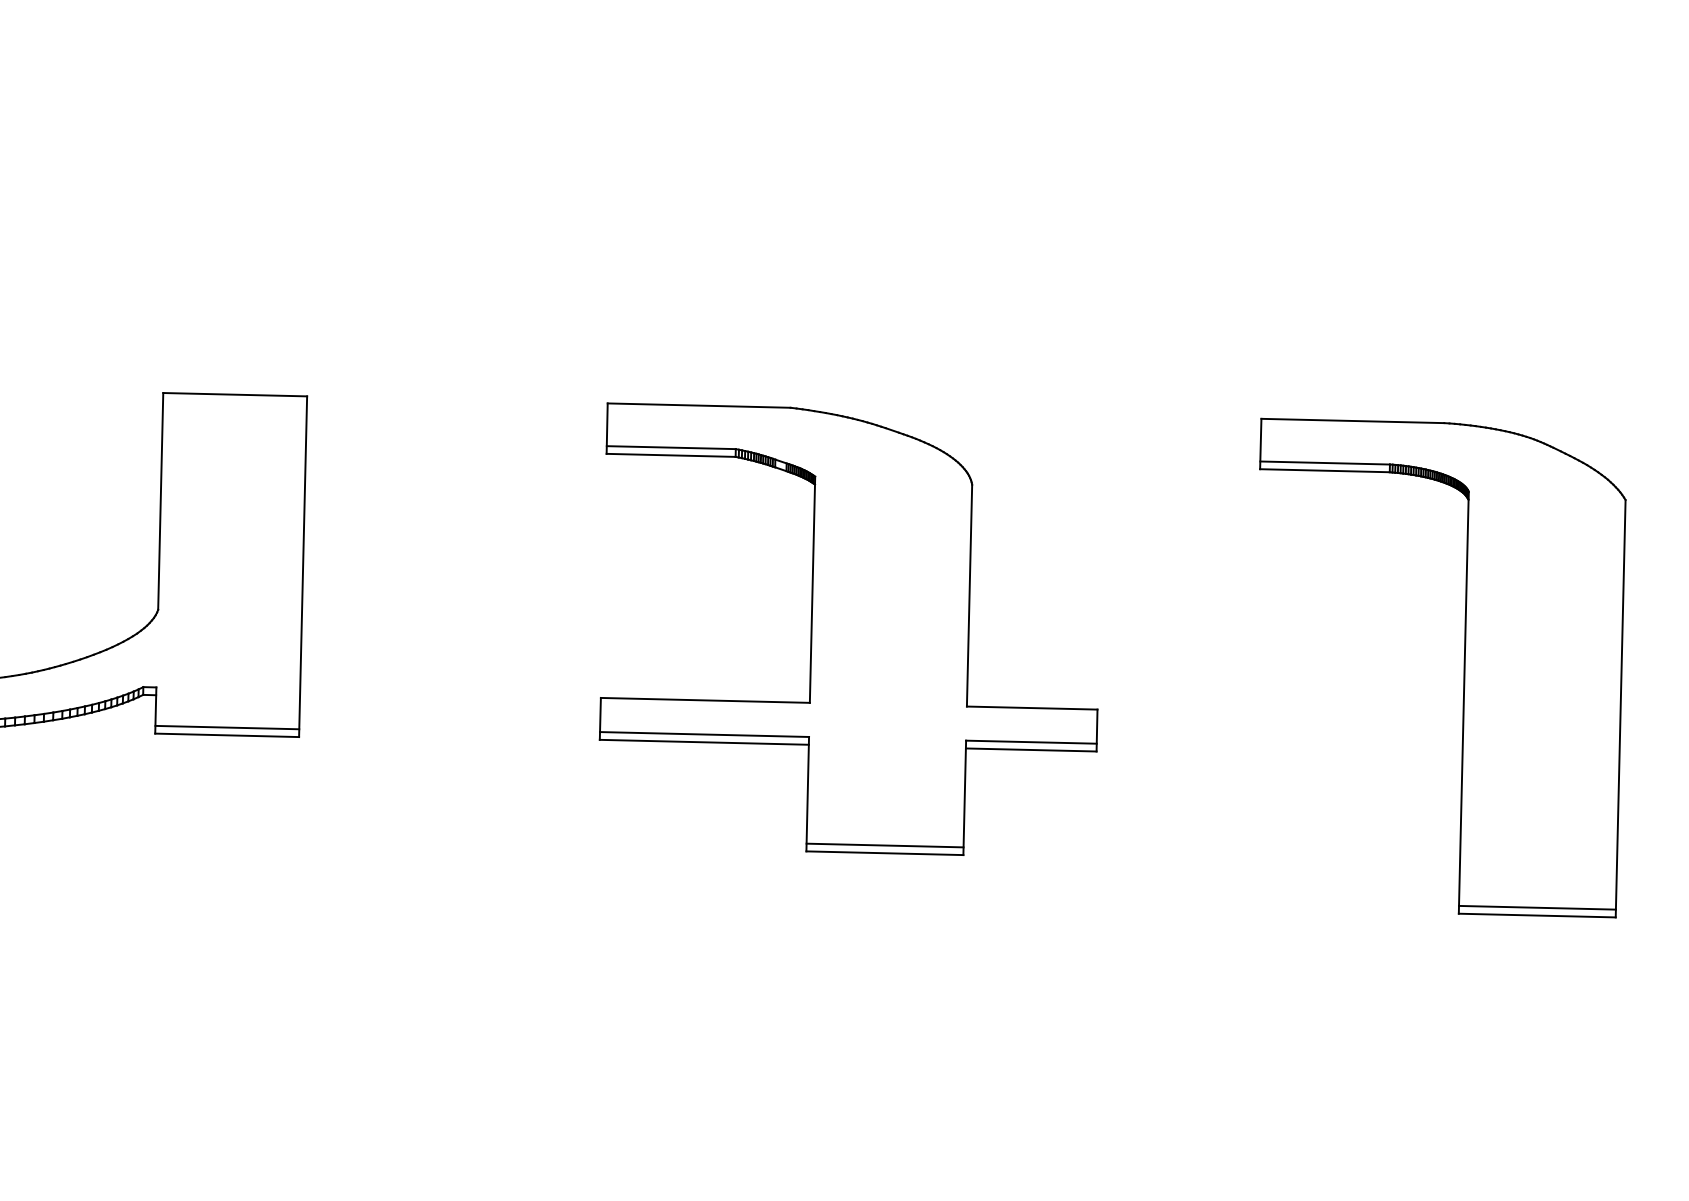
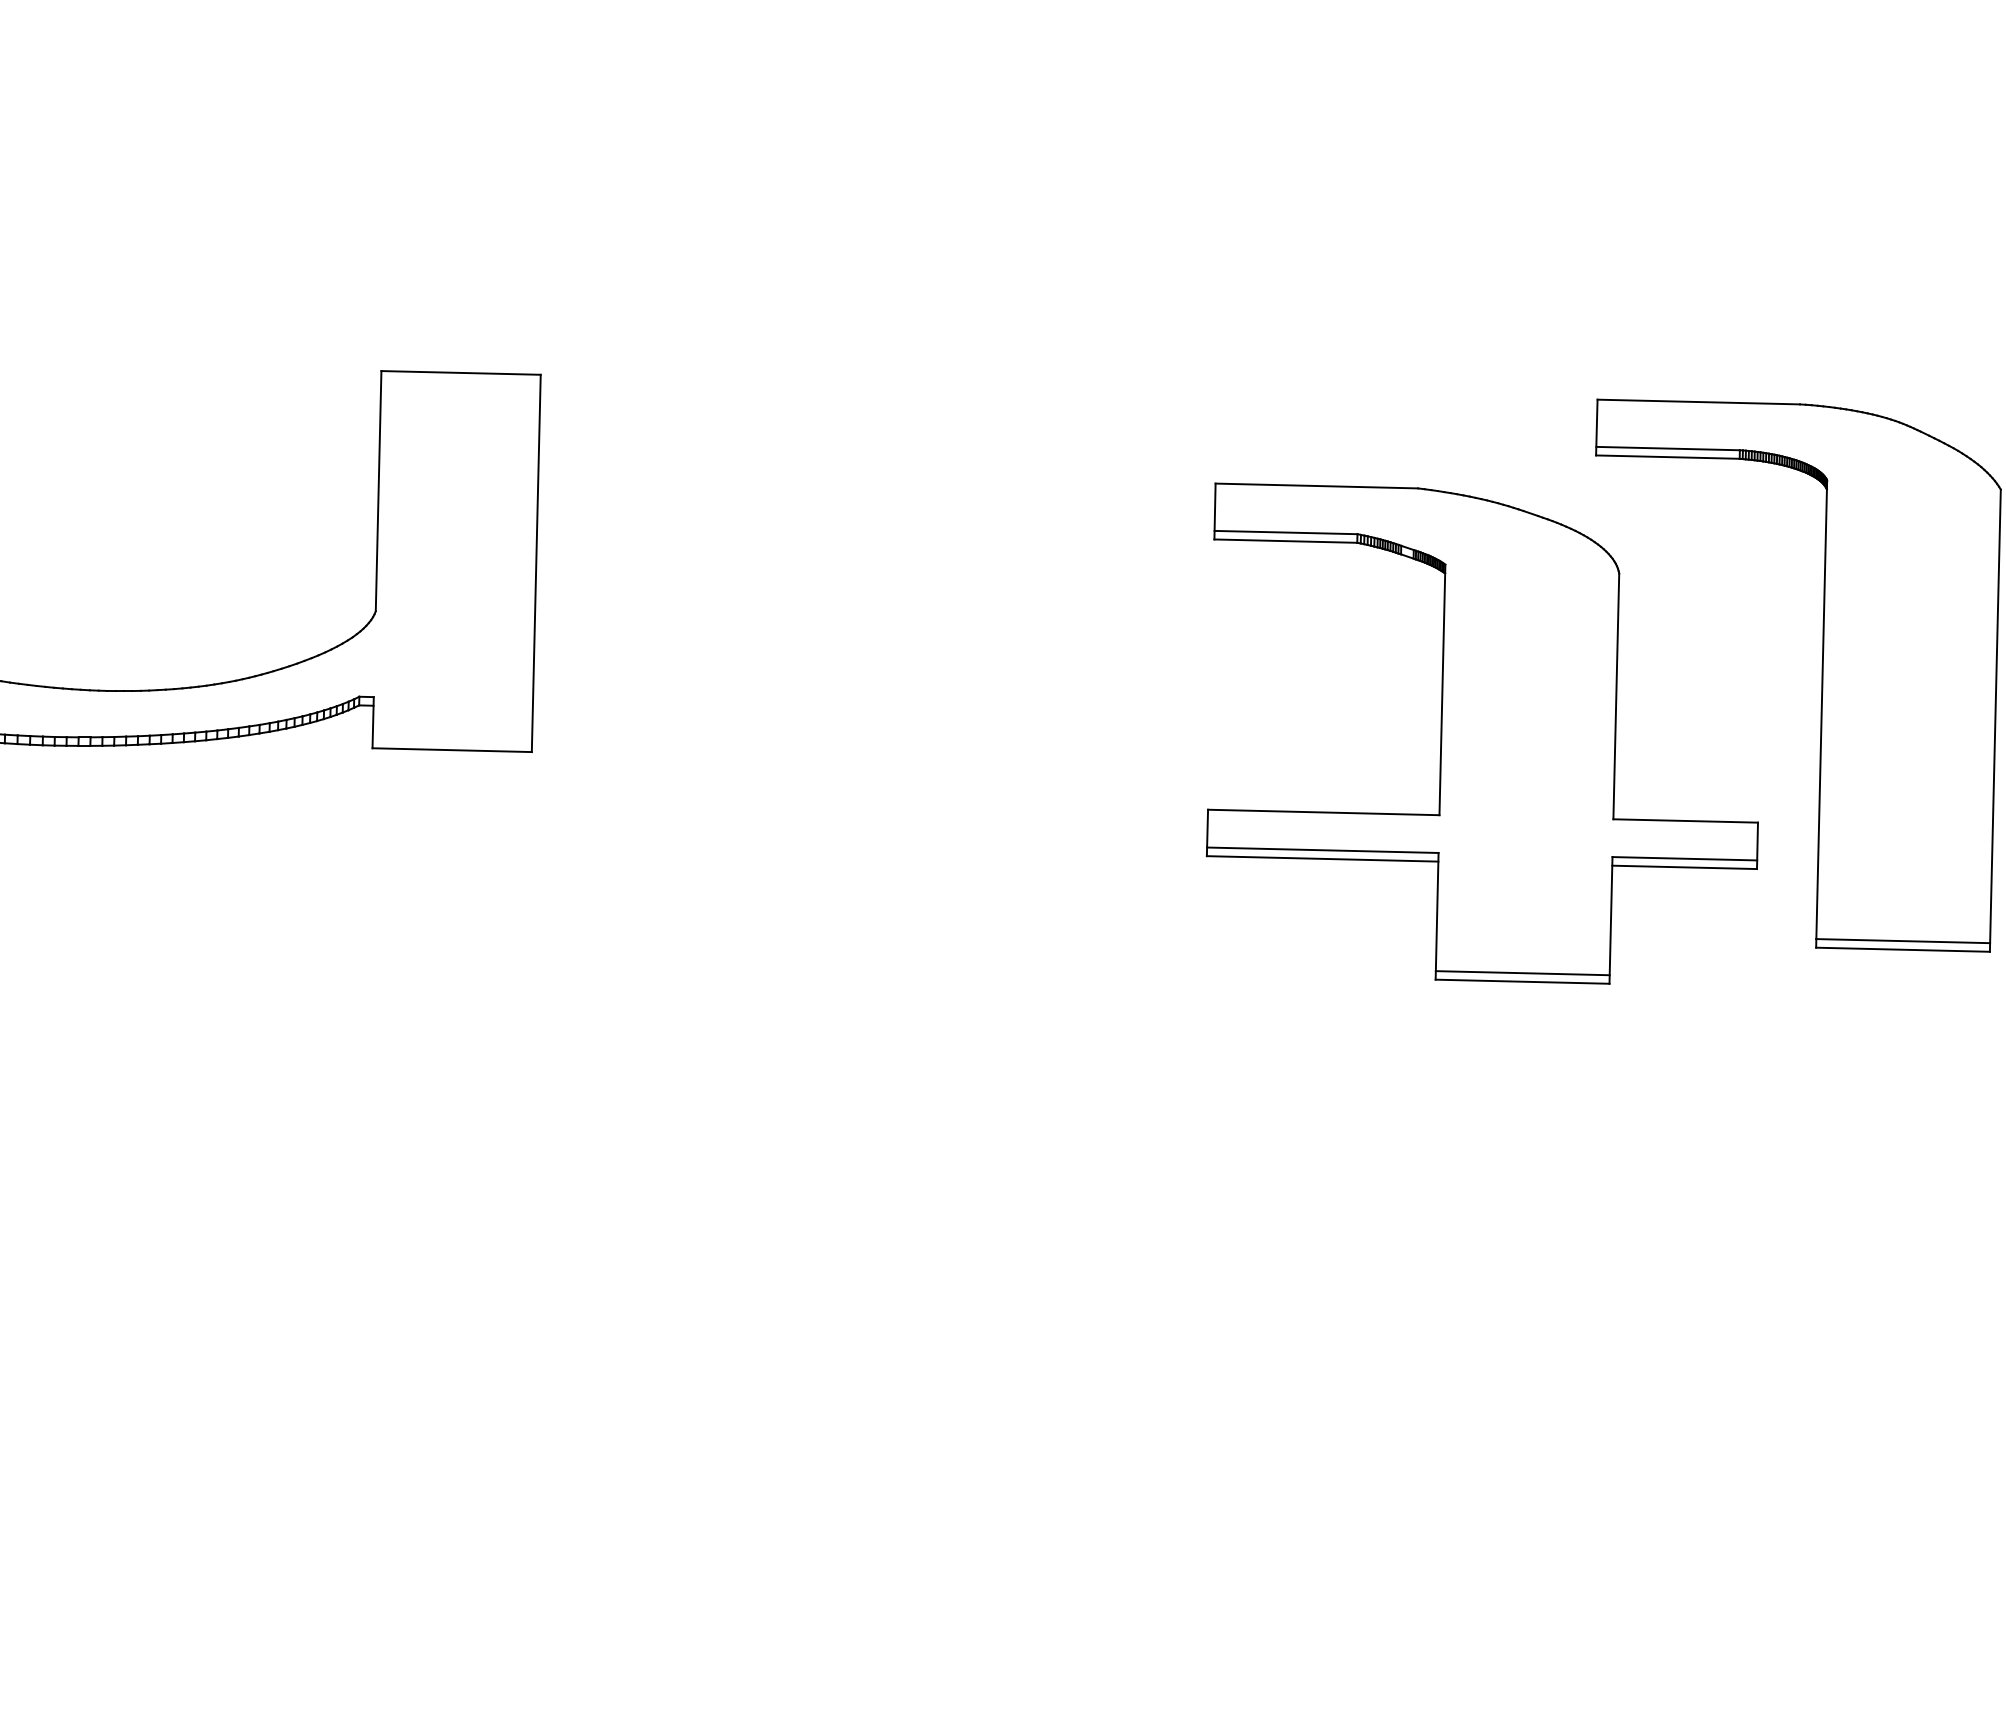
part: (847, 629) -> (1481, 733), moved
line: (227, 727) -> (452, 741), removed

